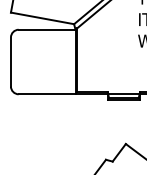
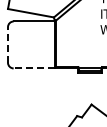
line: (11, 61) -> (8, 44), solid -> dashed
line: (47, 94) -> (34, 68), solid -> dashed

